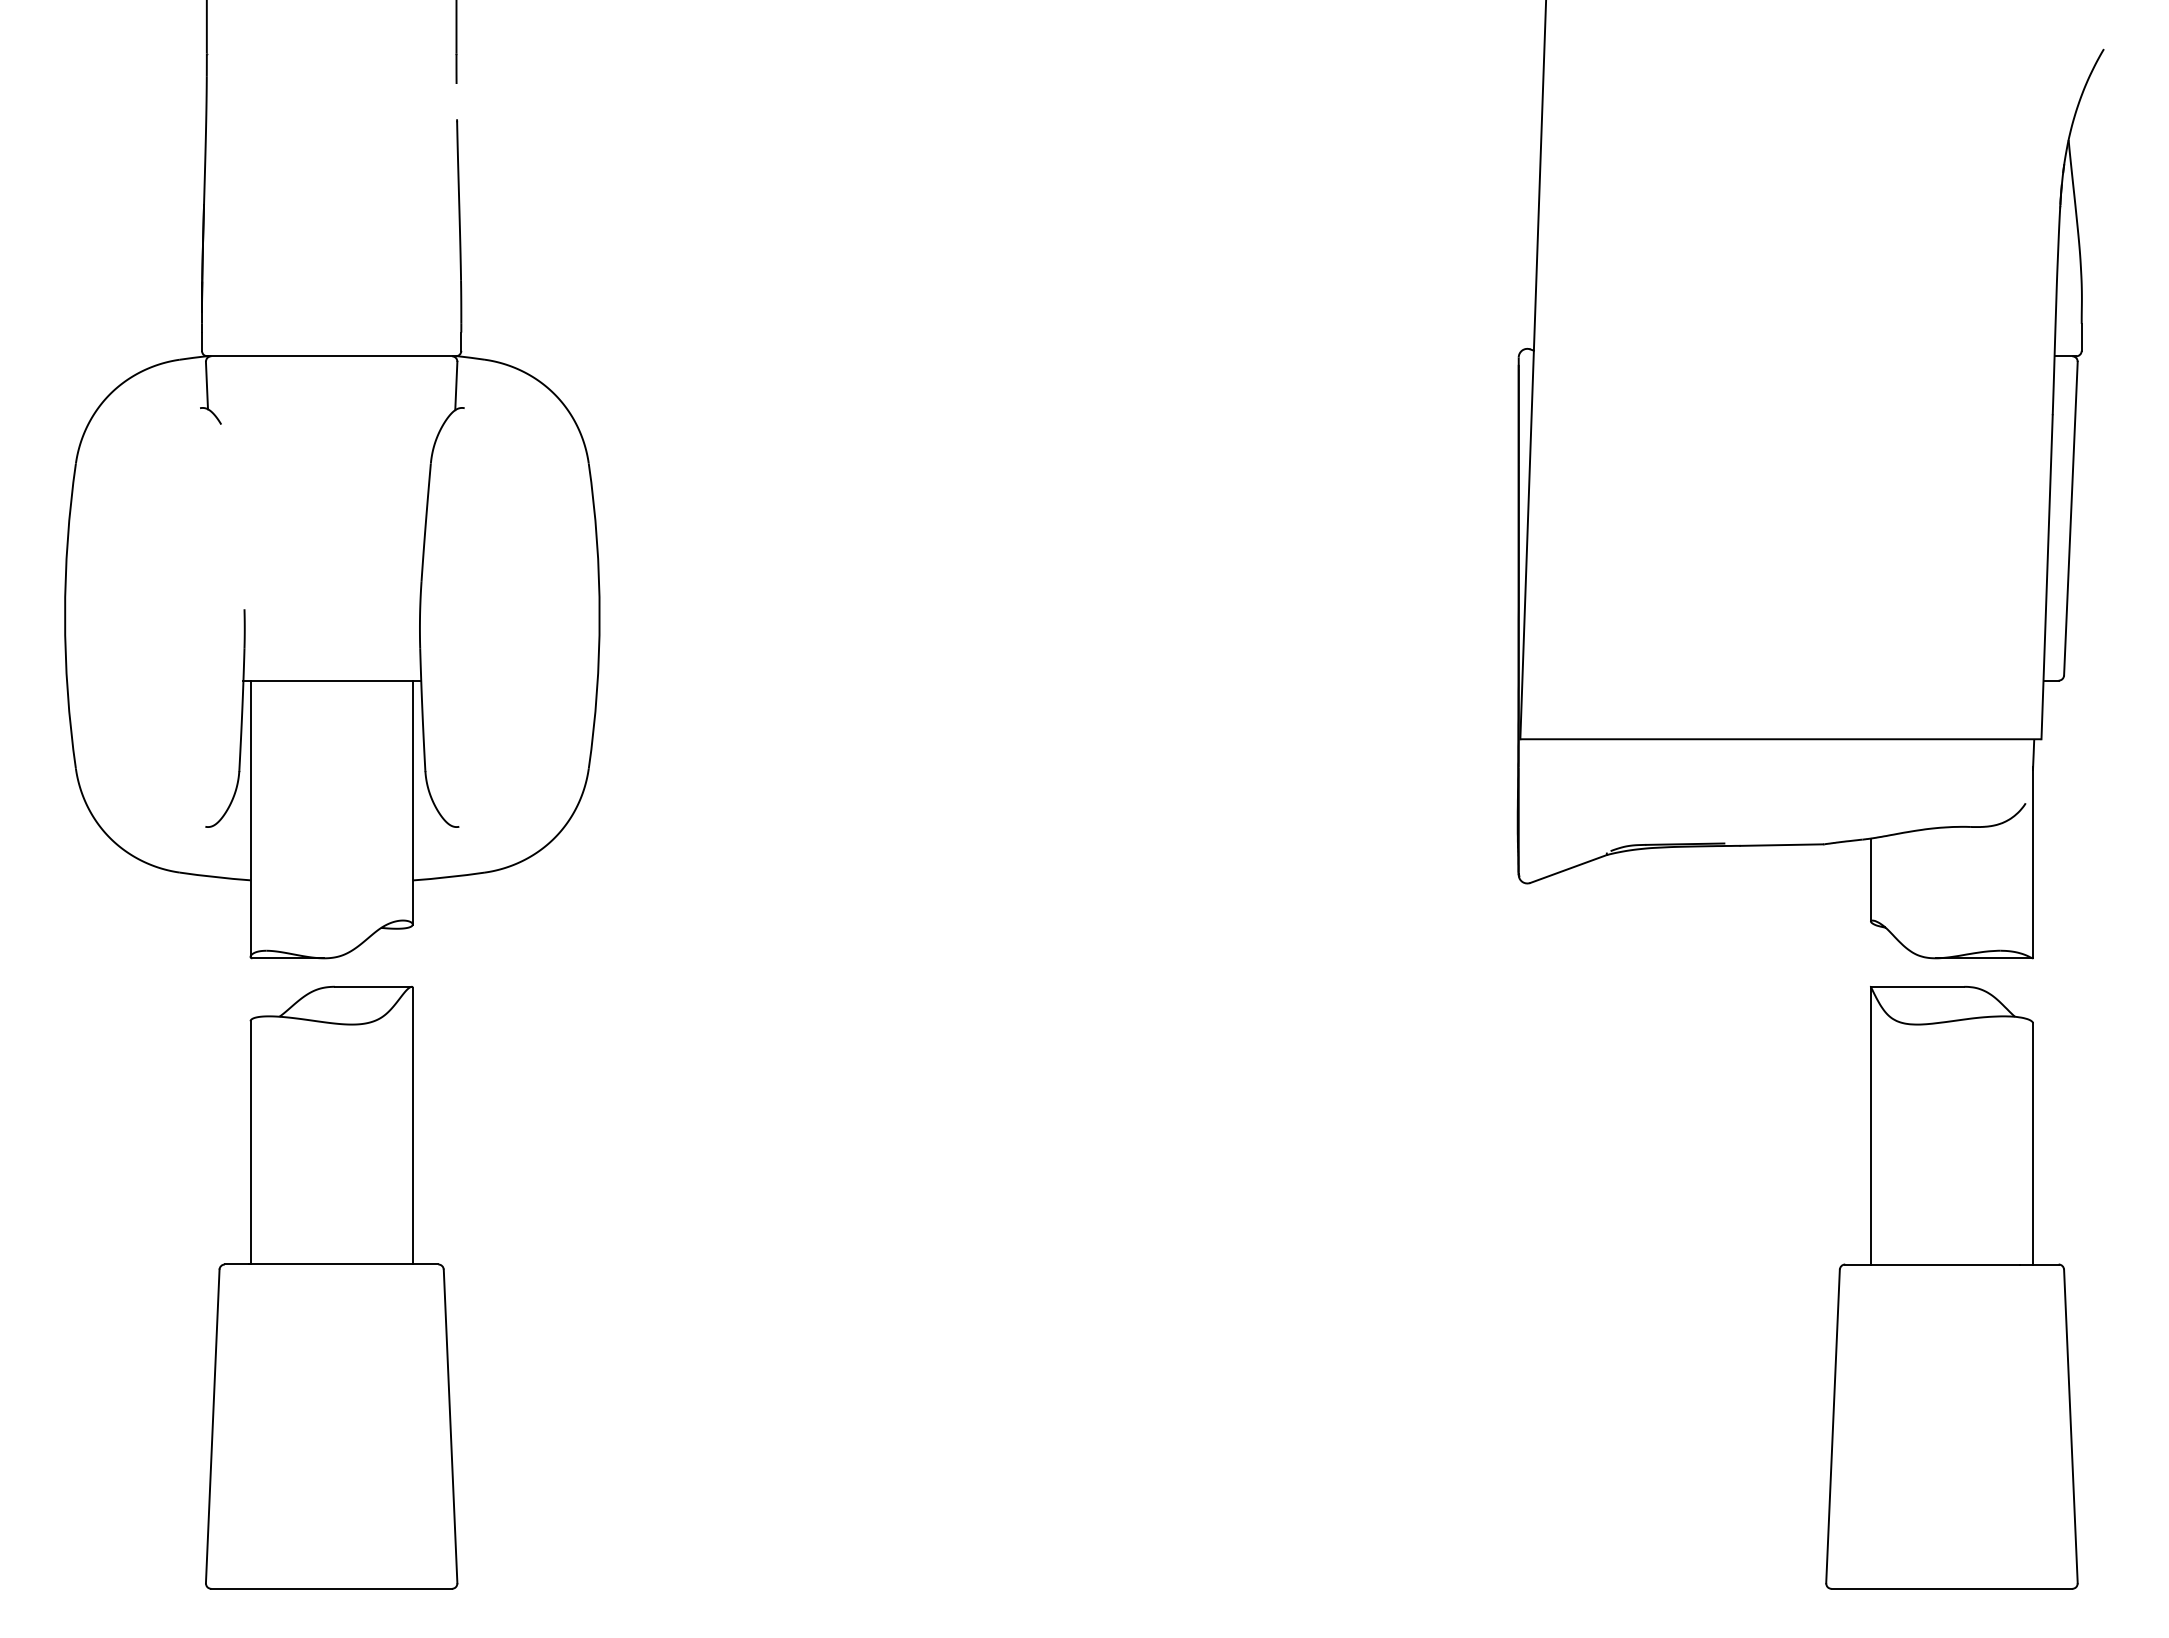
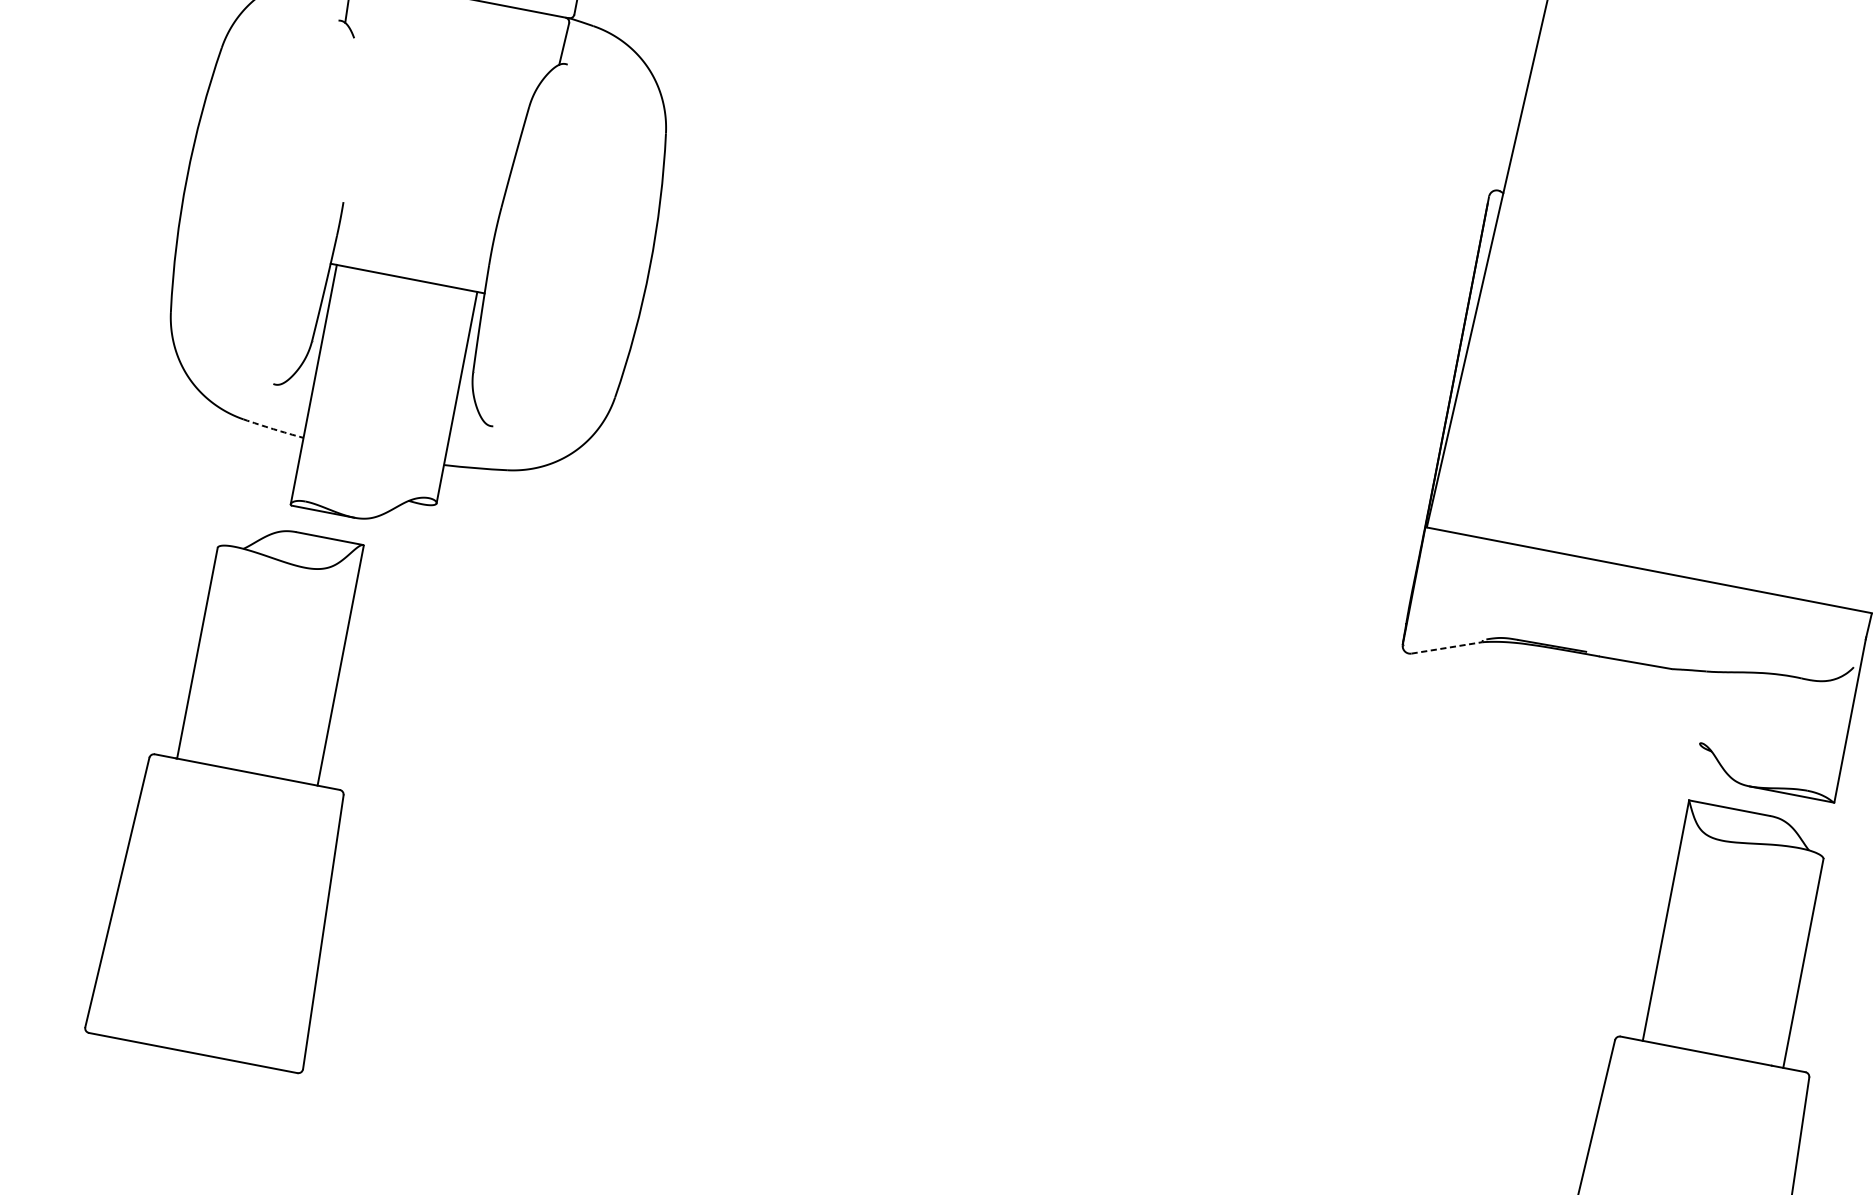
line: (1568, 869) -> (1446, 648), solid -> dashed
arc: (215, 877) -> (273, 429), solid -> dashed
line: (1870, 879) -> (1706, 707), removed
part: (331, 1287) -> (243, 792), moved

